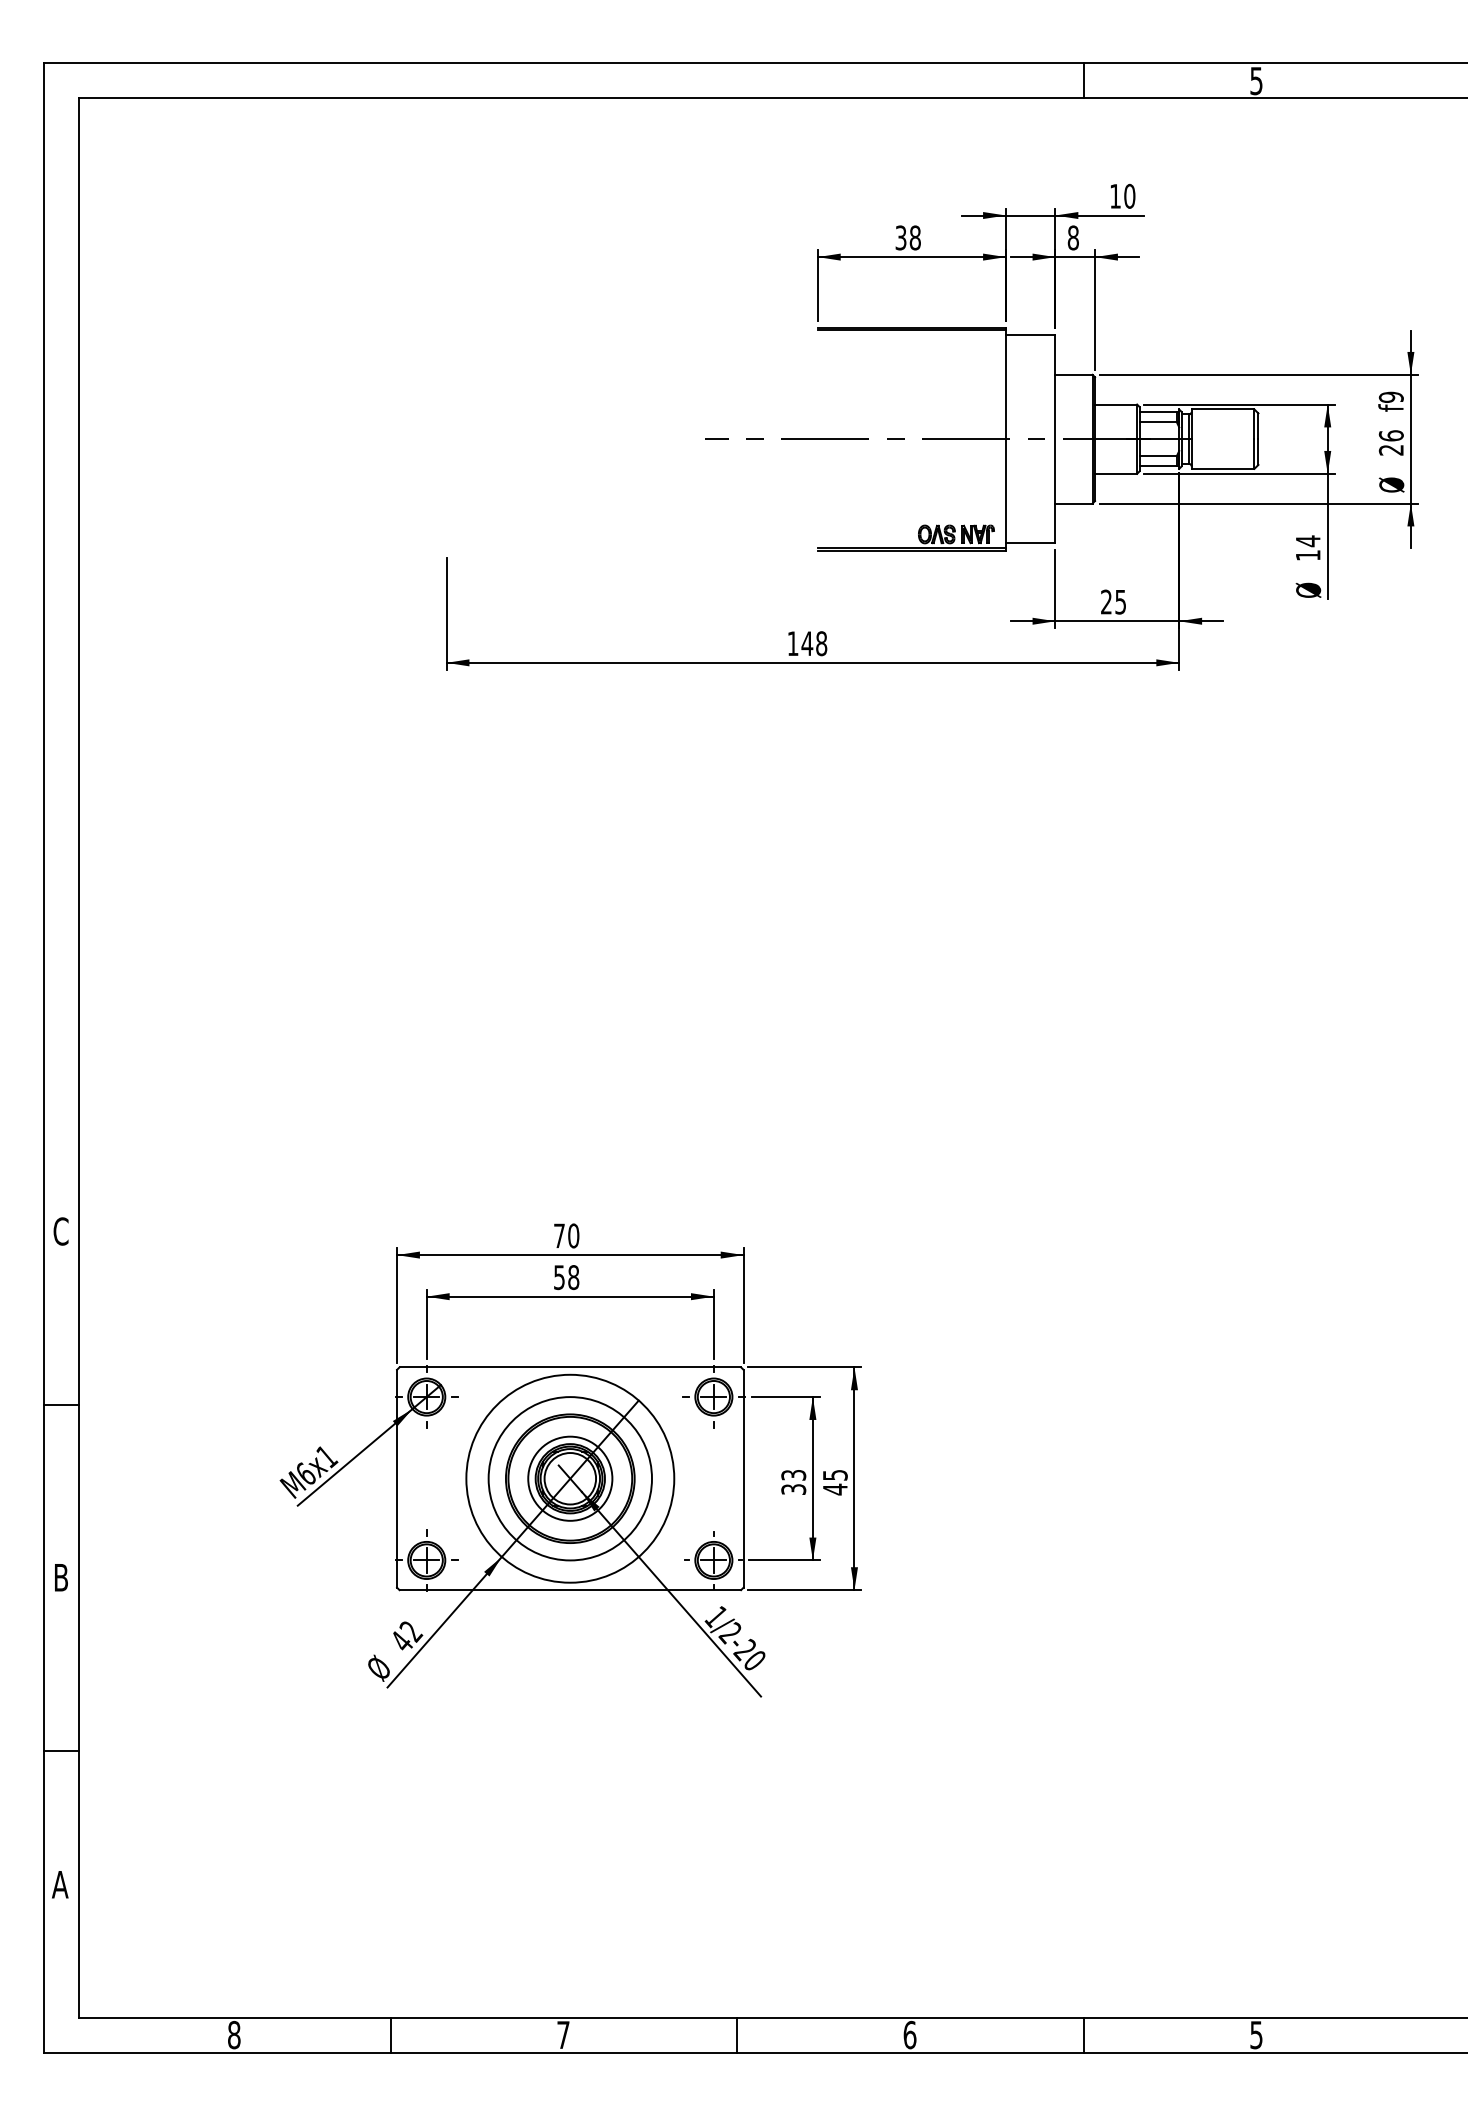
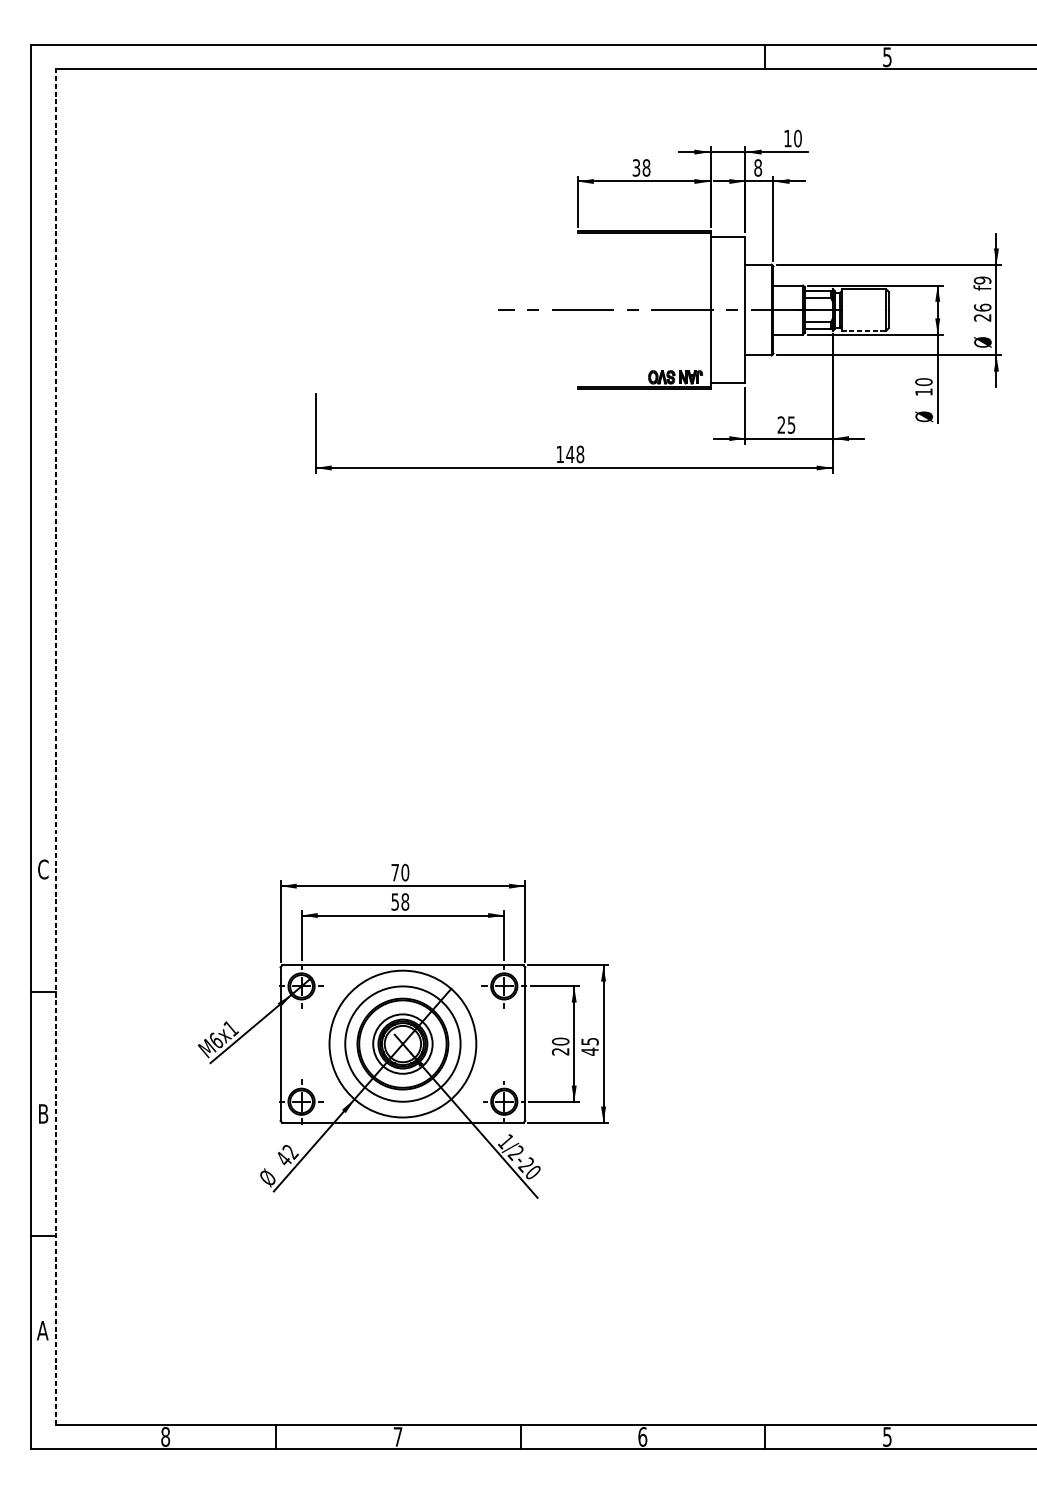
line: (1223, 468) -> (864, 330), solid -> dashed
text: (1307, 541) -> (923, 382), 14 -> 10
line: (78, 1058) -> (55, 747), solid -> dashed
text: (793, 1481) -> (560, 1046), 33 -> 20

